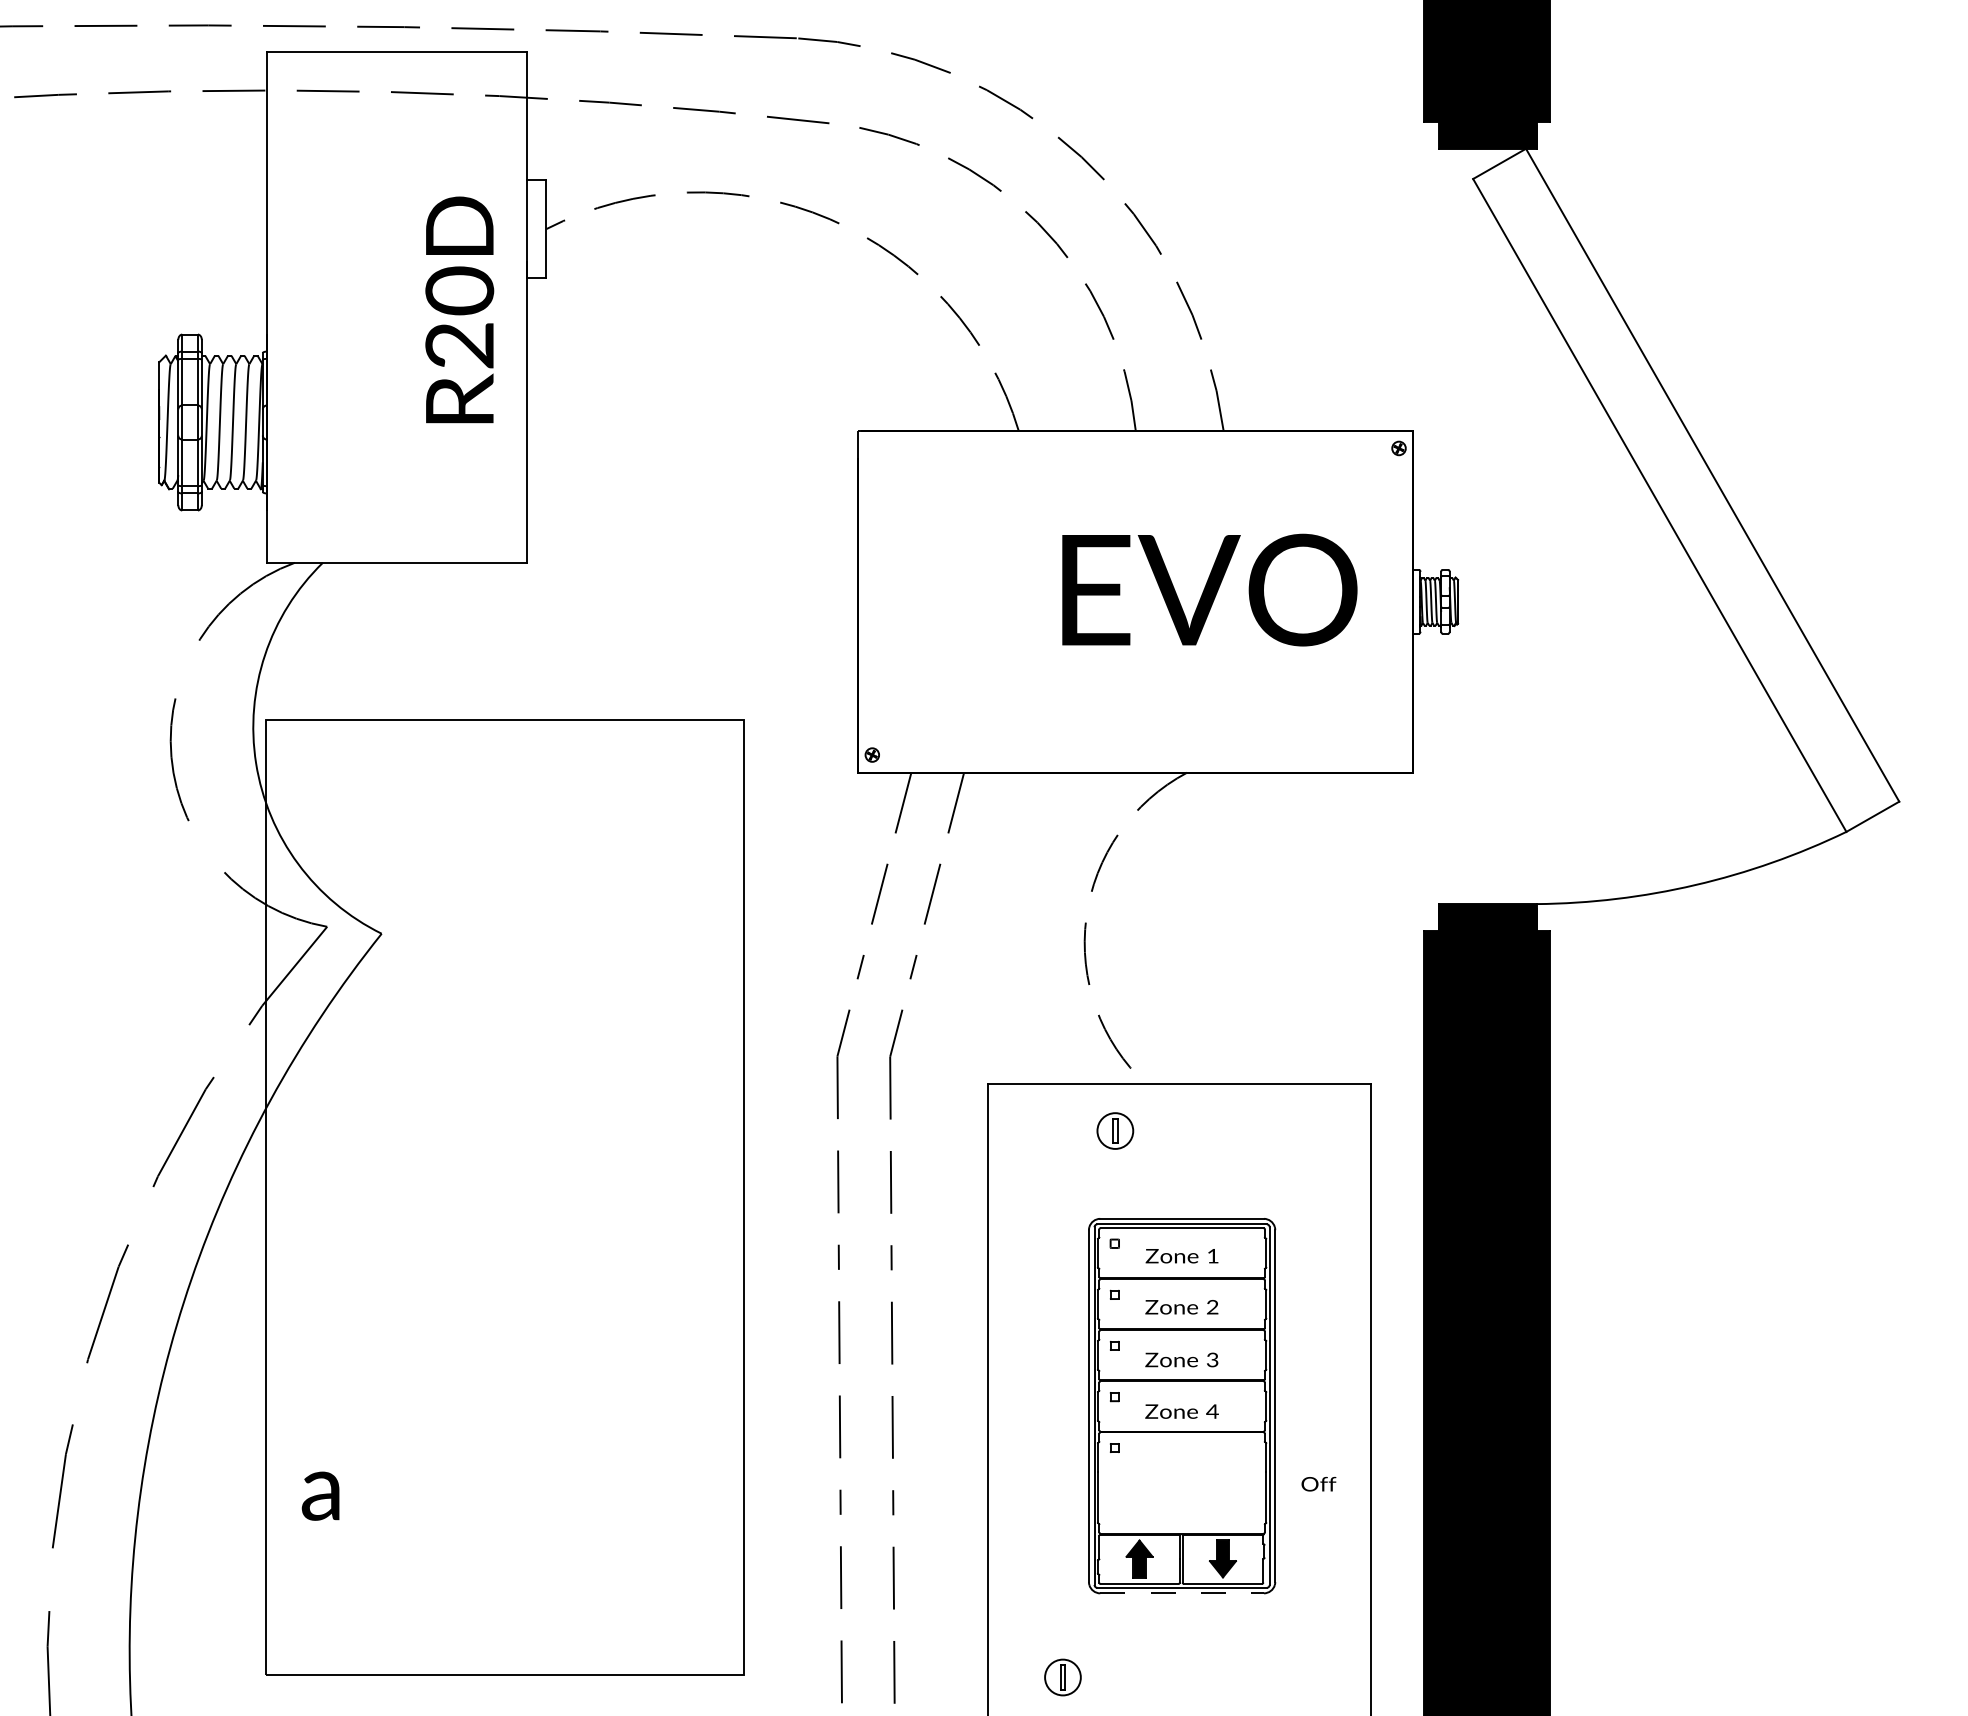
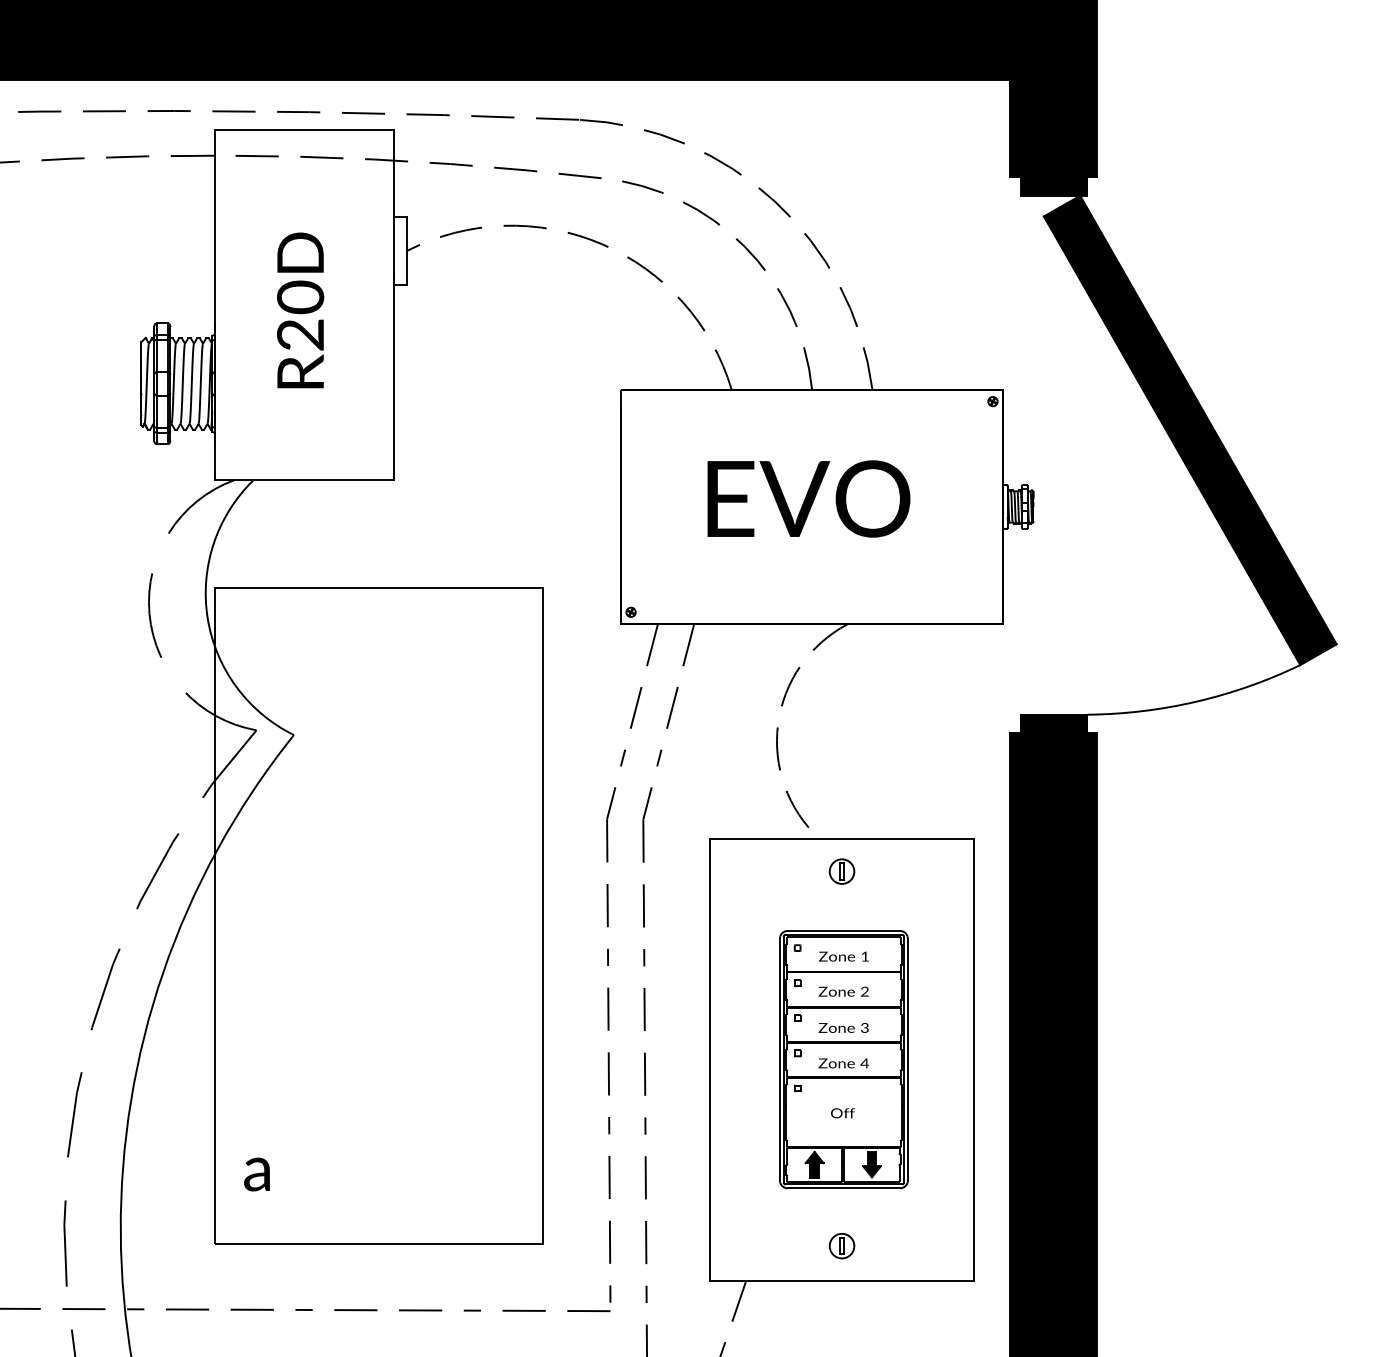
text: (459, 309) -> (300, 310), moved
fill: (1685, 490) -> (1189, 430), added
text: (1209, 589) -> (808, 498), moved
part: (1114, 1130) -> (841, 871), moved
text: (1318, 1484) -> (842, 1113), moved
text: (319, 1496) -> (256, 1174), moved
line: (1182, 1593) -> (844, 1188), dashed -> solid
part: (1062, 1678) -> (841, 1246), moved

